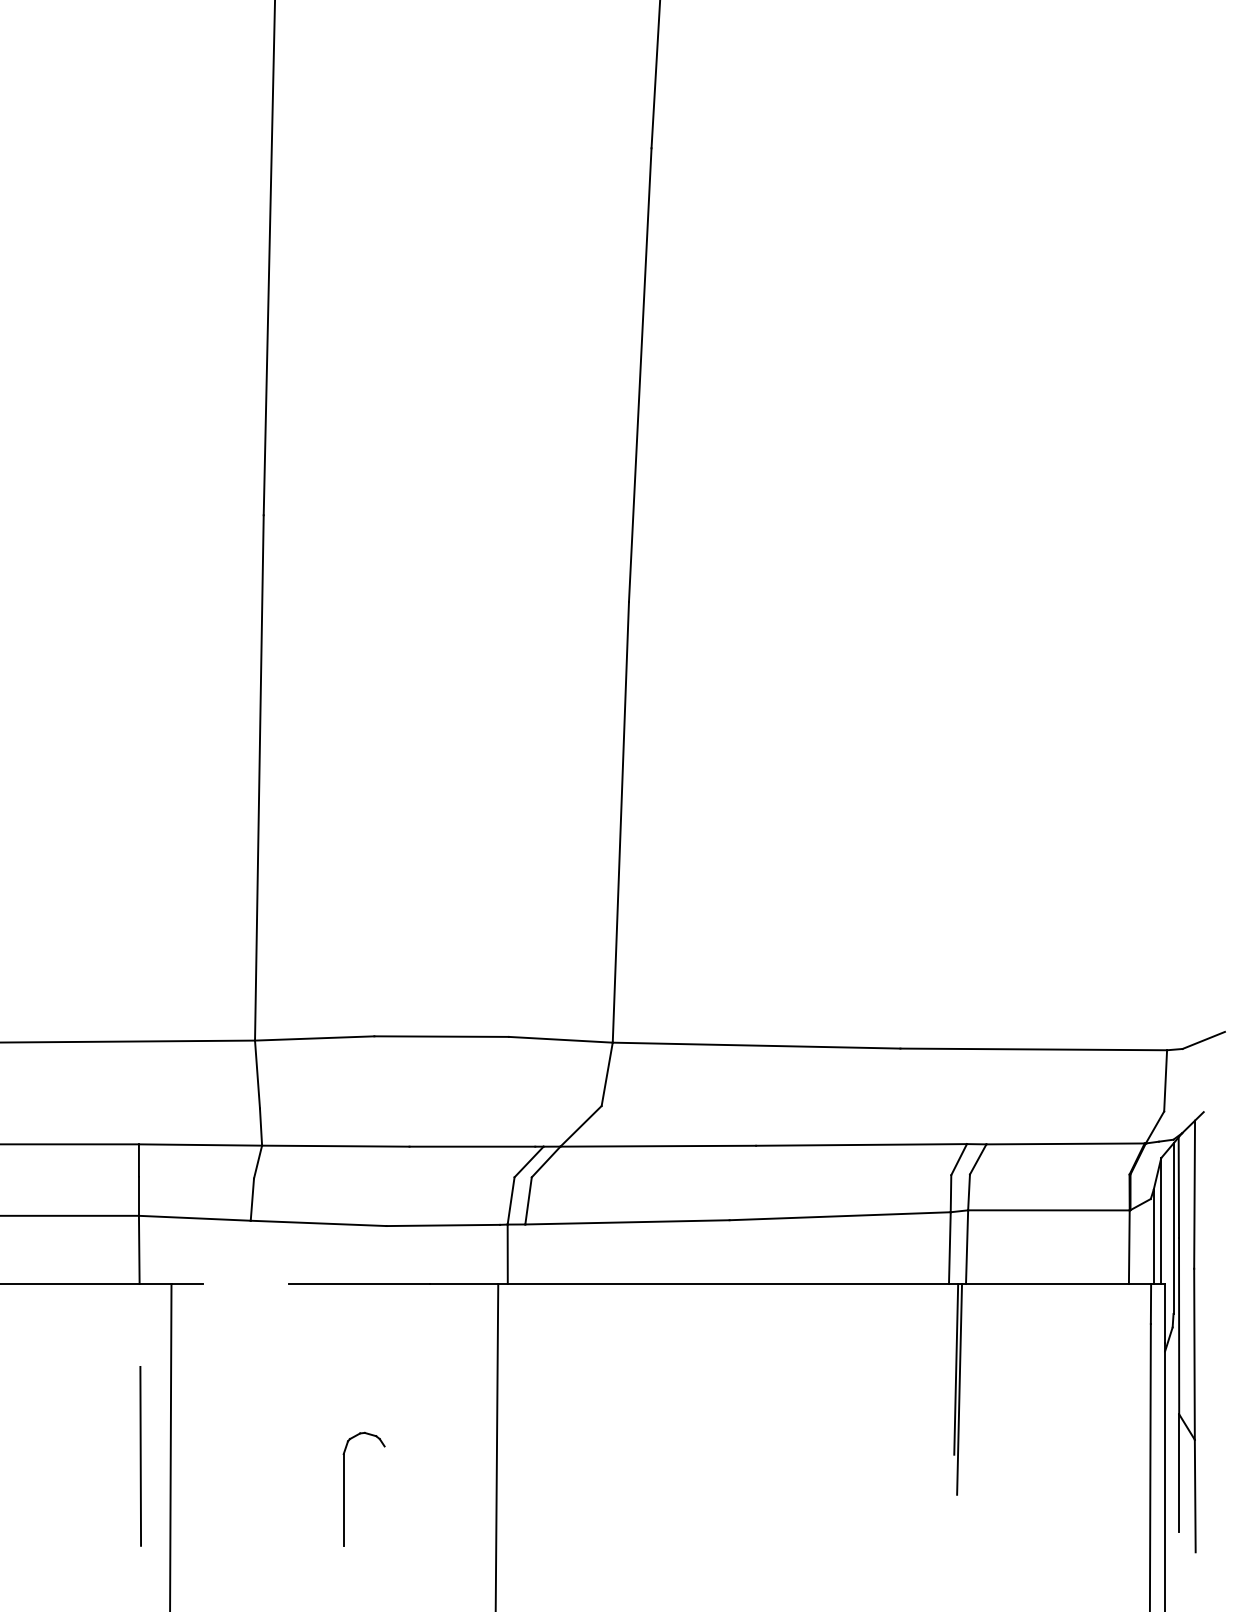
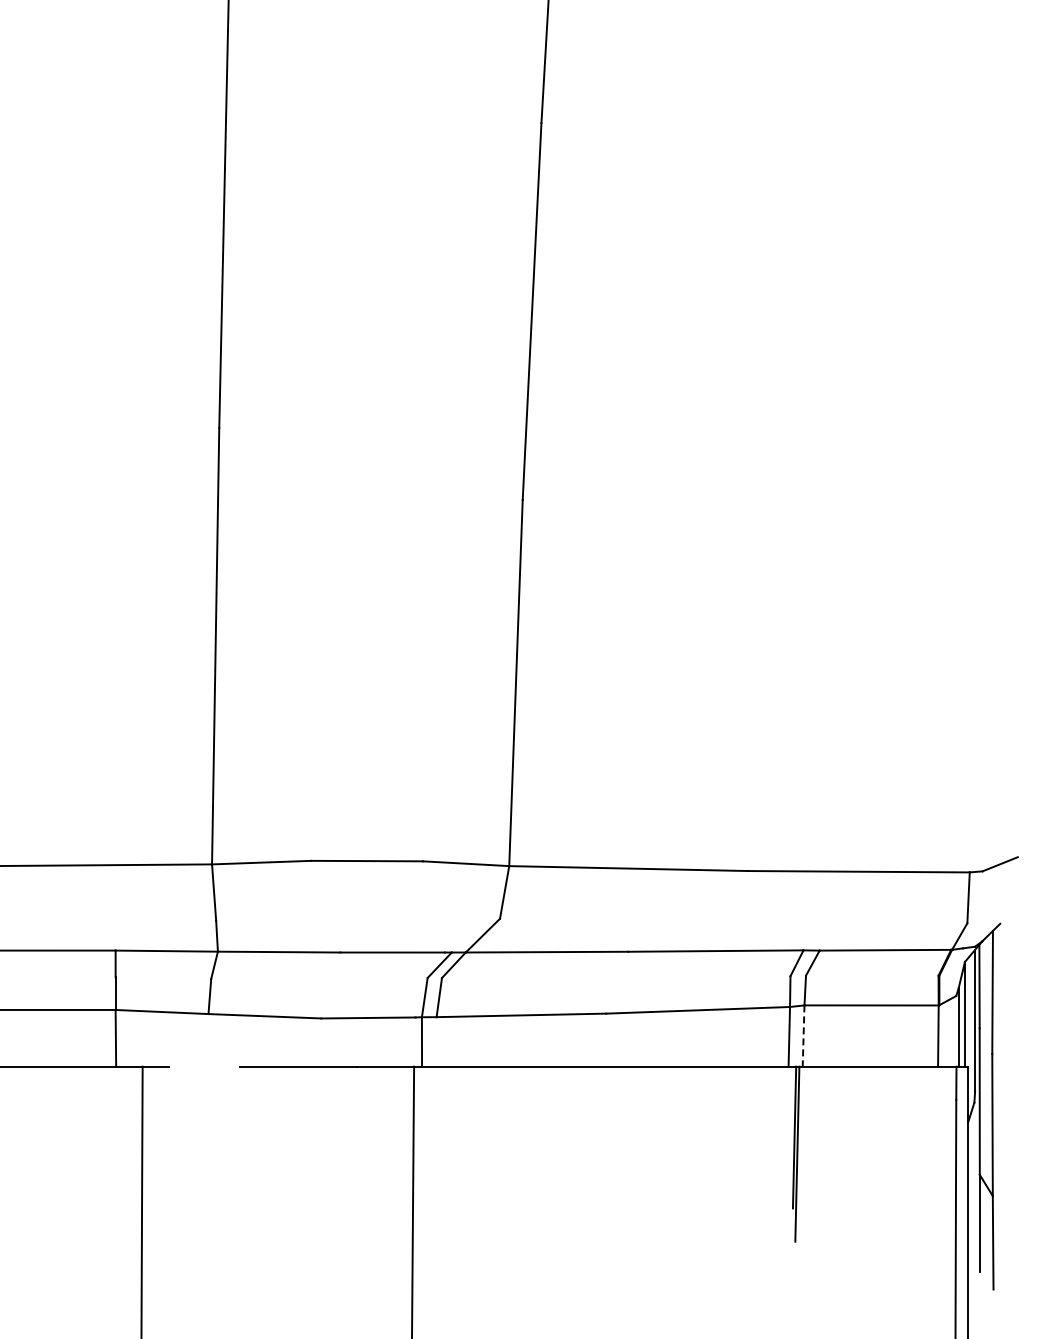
line: (966, 1247) -> (803, 1036), solid -> dashed
line: (140, 1455) -> (116, 1209), removed
part: (344, 1488) -> (286, 1236), removed

